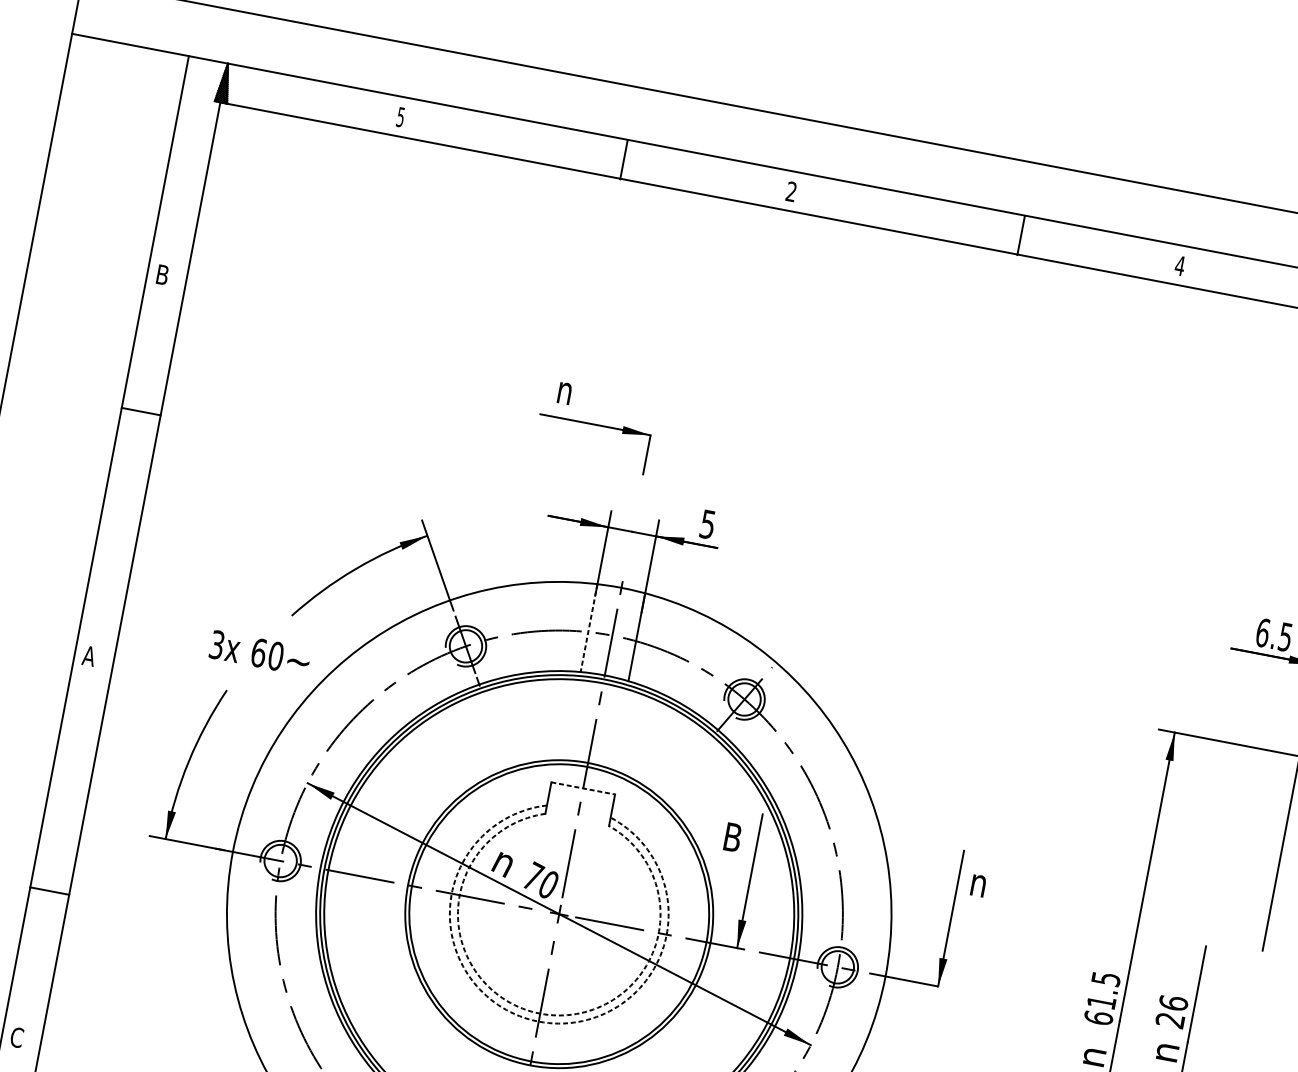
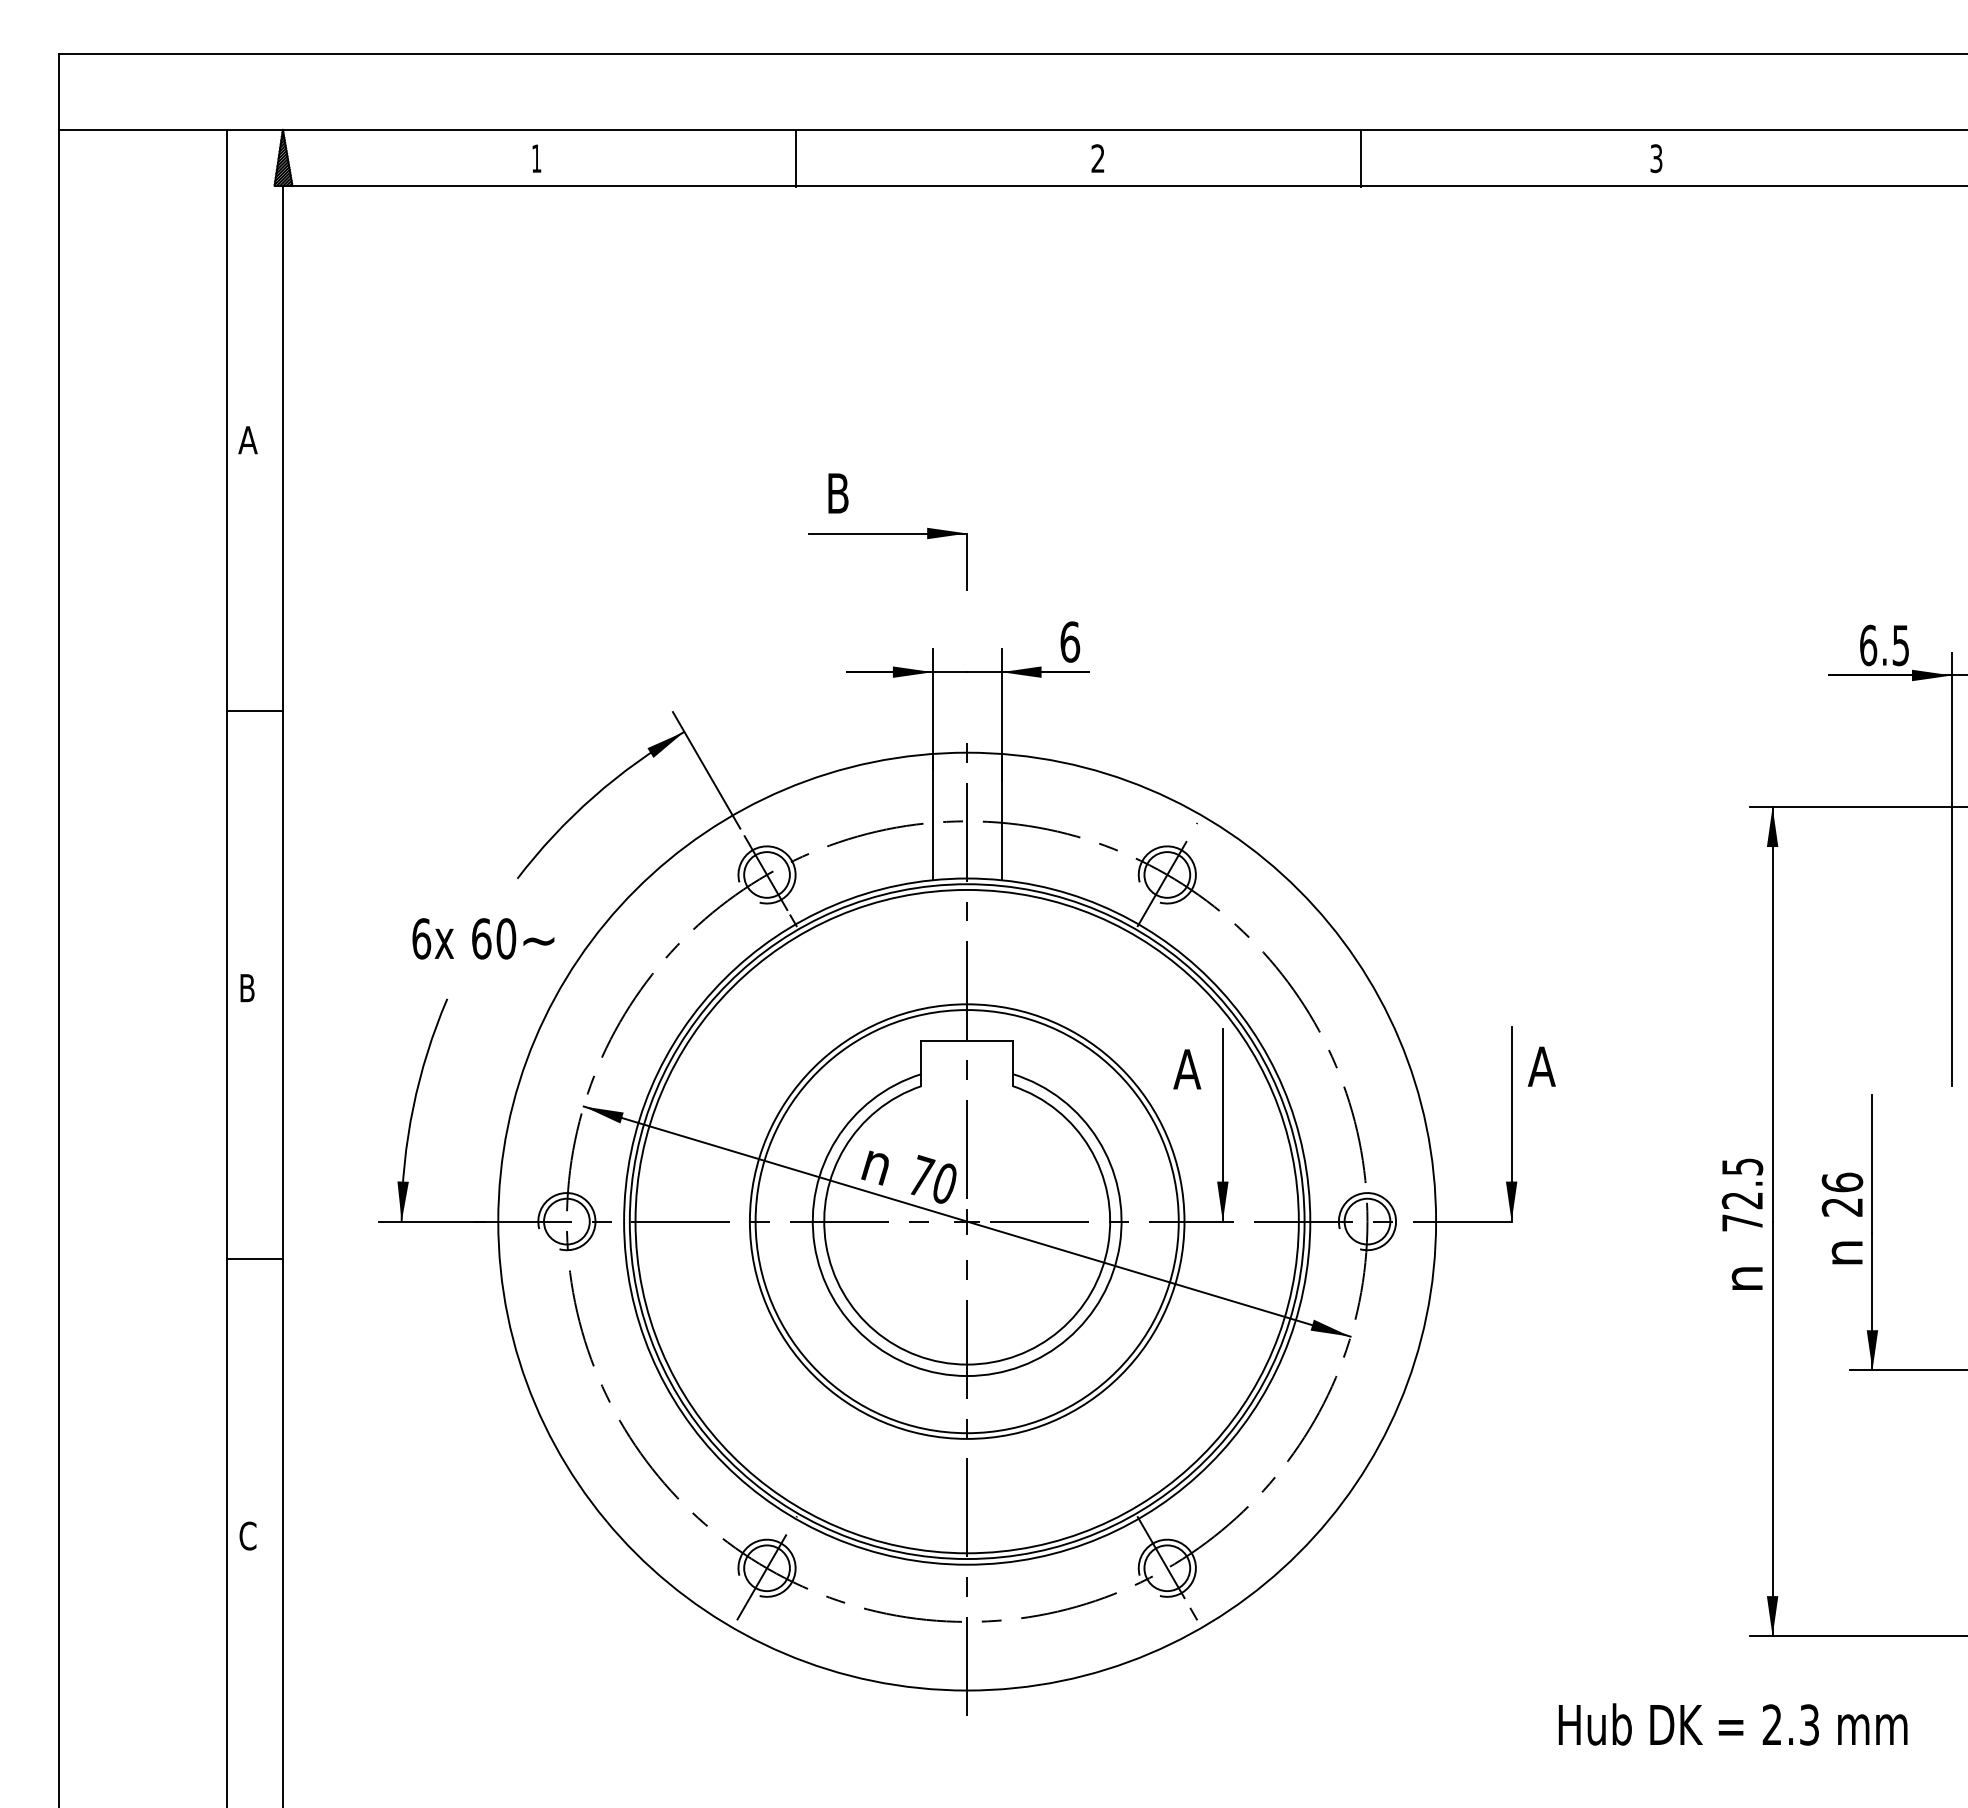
text: (400, 117) -> (536, 158), 5 -> 1
line: (624, 159) -> (796, 158), moved
line: (1021, 235) -> (1361, 158), moved
text: (1180, 265) -> (1656, 158), 4 -> 3
text: (162, 275) -> (247, 440), B -> A
text: (566, 390) -> (838, 493), n -> B
line: (141, 411) -> (254, 711), moved
text: (708, 524) -> (1070, 641), 5 -> 6
line: (588, 628) -> (932, 817), dashed -> solid
text: (217, 644) -> (421, 938), 3x -> 6x
text: (89, 656) -> (247, 988), A -> B
line: (583, 788) -> (967, 1040), dashed -> solid
text: (732, 837) -> (1187, 1069), B -> A
text: (979, 882) -> (1541, 1066), n -> A
line: (49, 891) -> (254, 1259), moved
text: (1100, 1010) -> (1742, 1211), 61.5 -> 72.5
arc: (540, 1013) -> (967, 1364), dashed -> solid
arc: (538, 1022) -> (967, 1376), dashed -> solid

